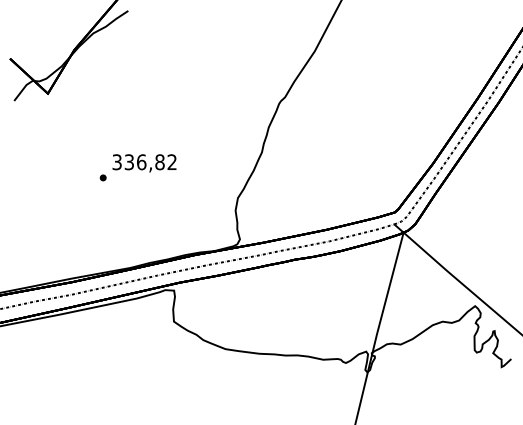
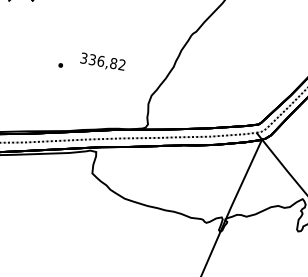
text: (144, 163) -> (102, 62), moved

